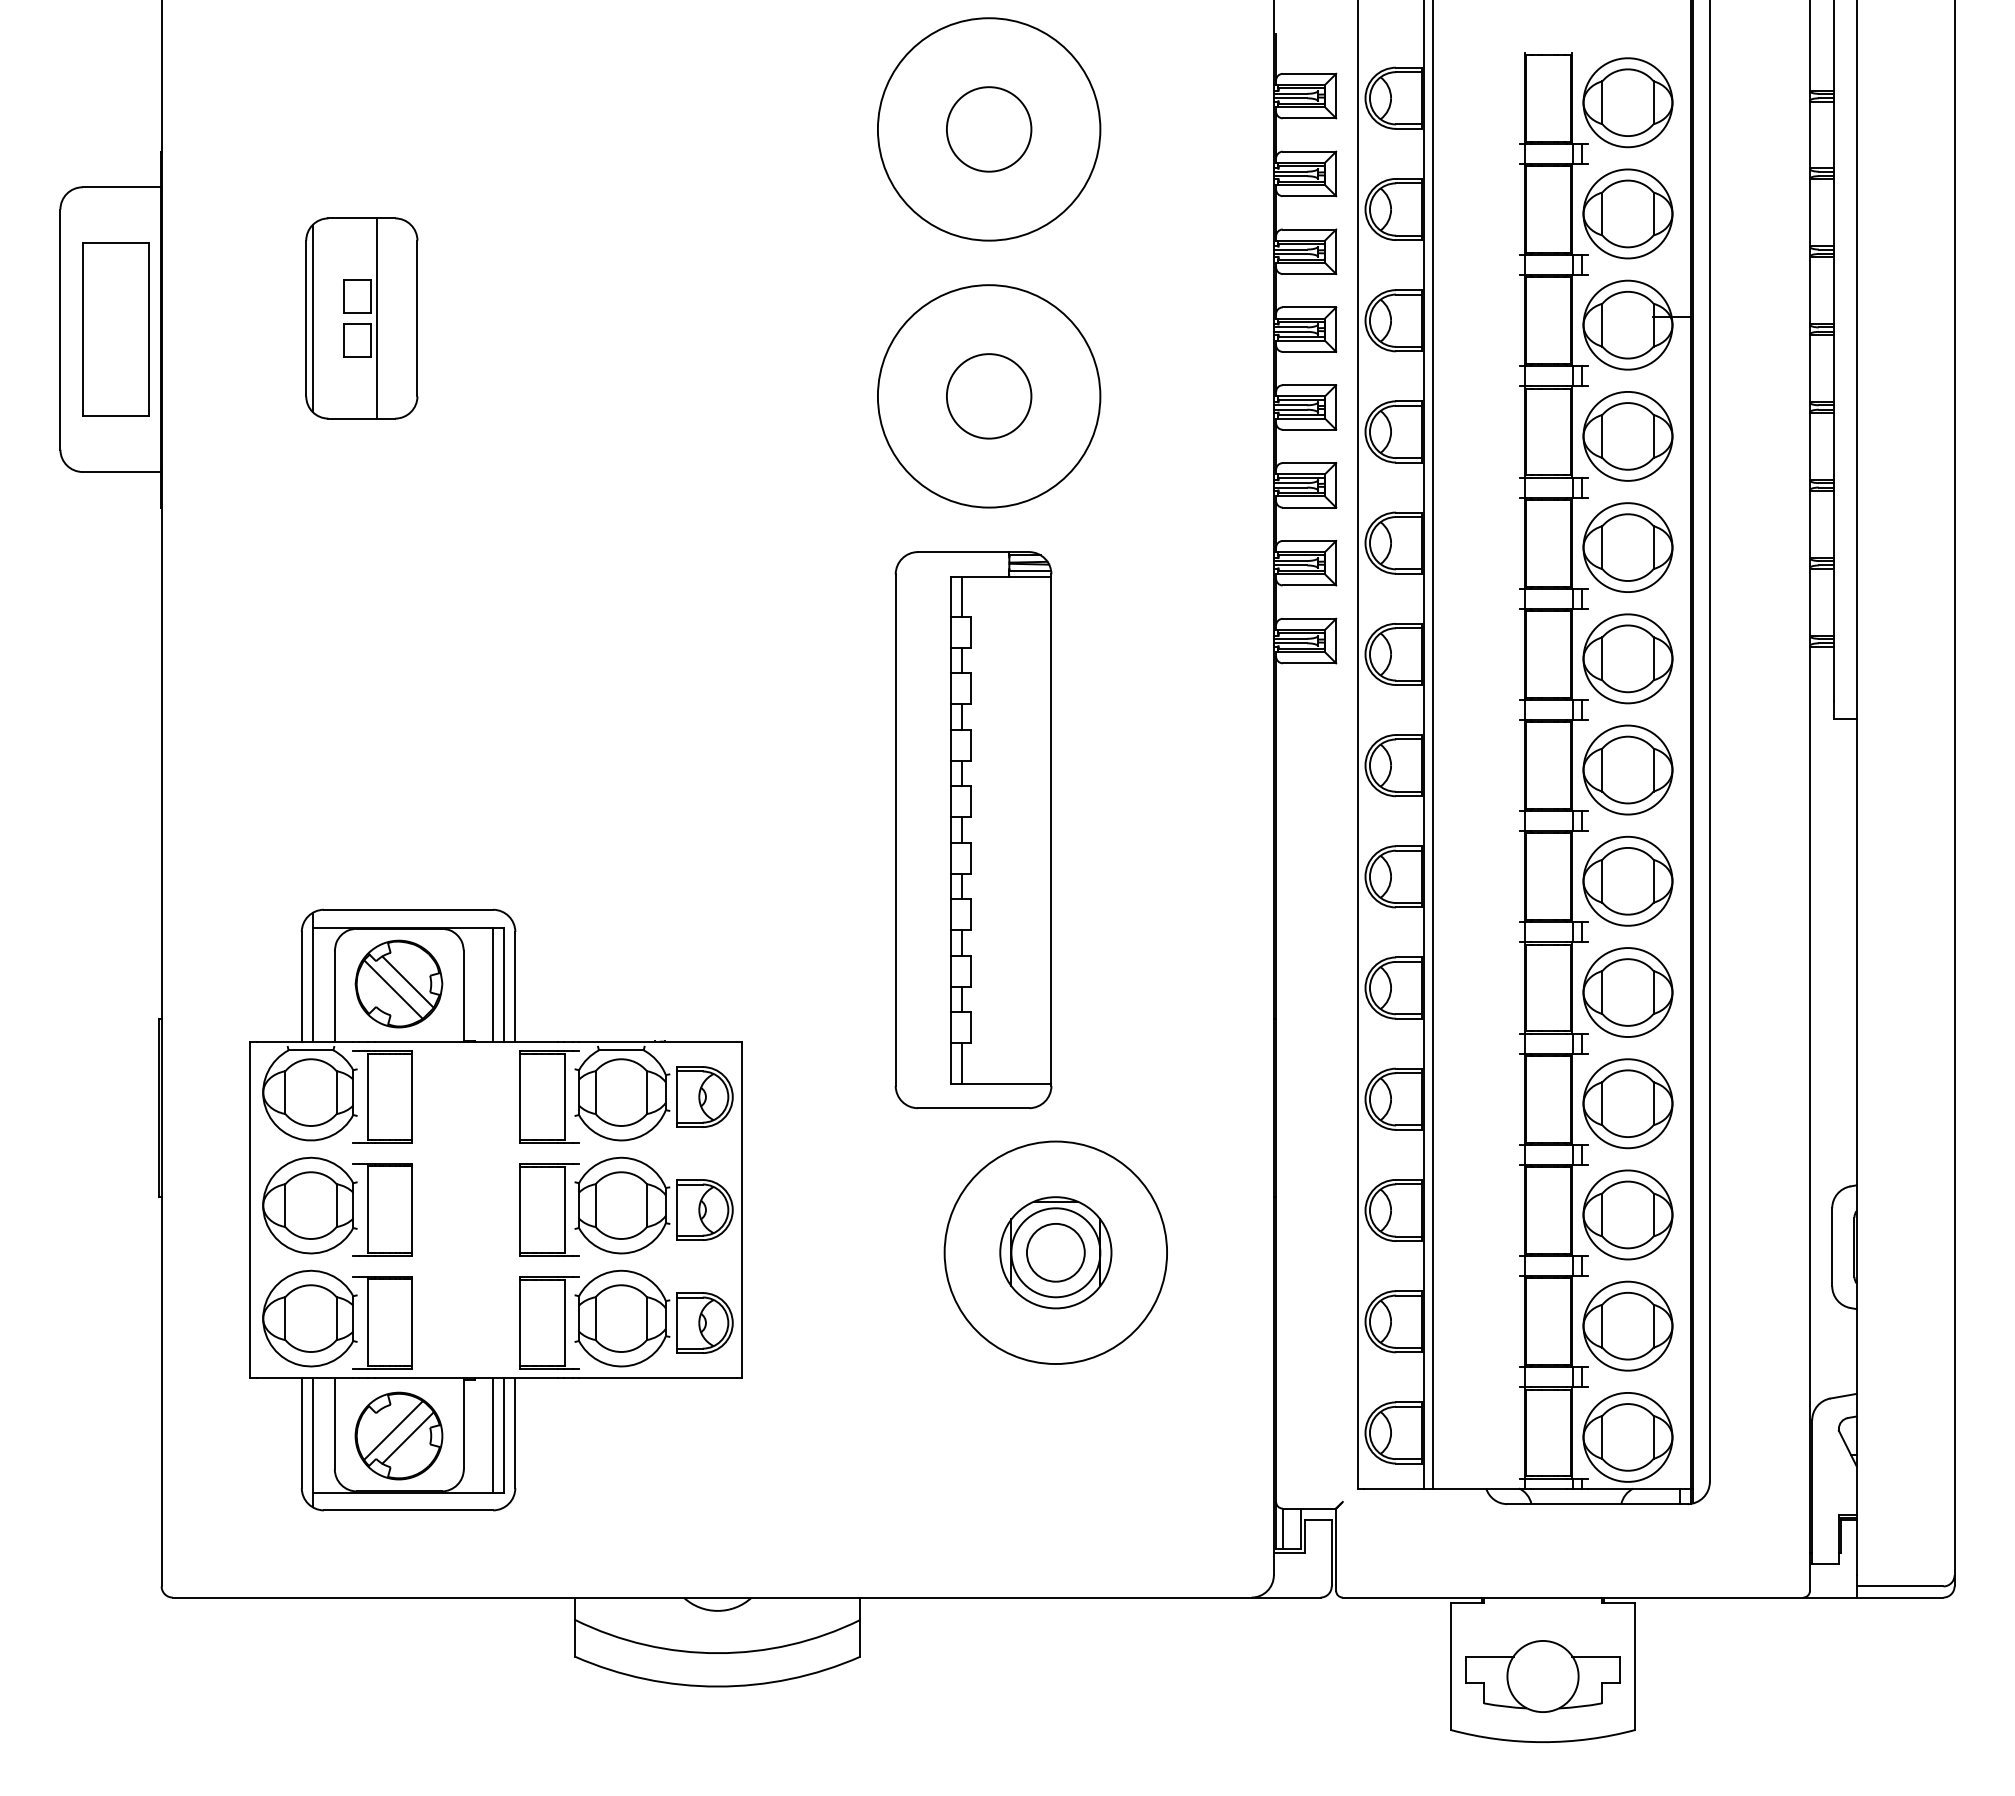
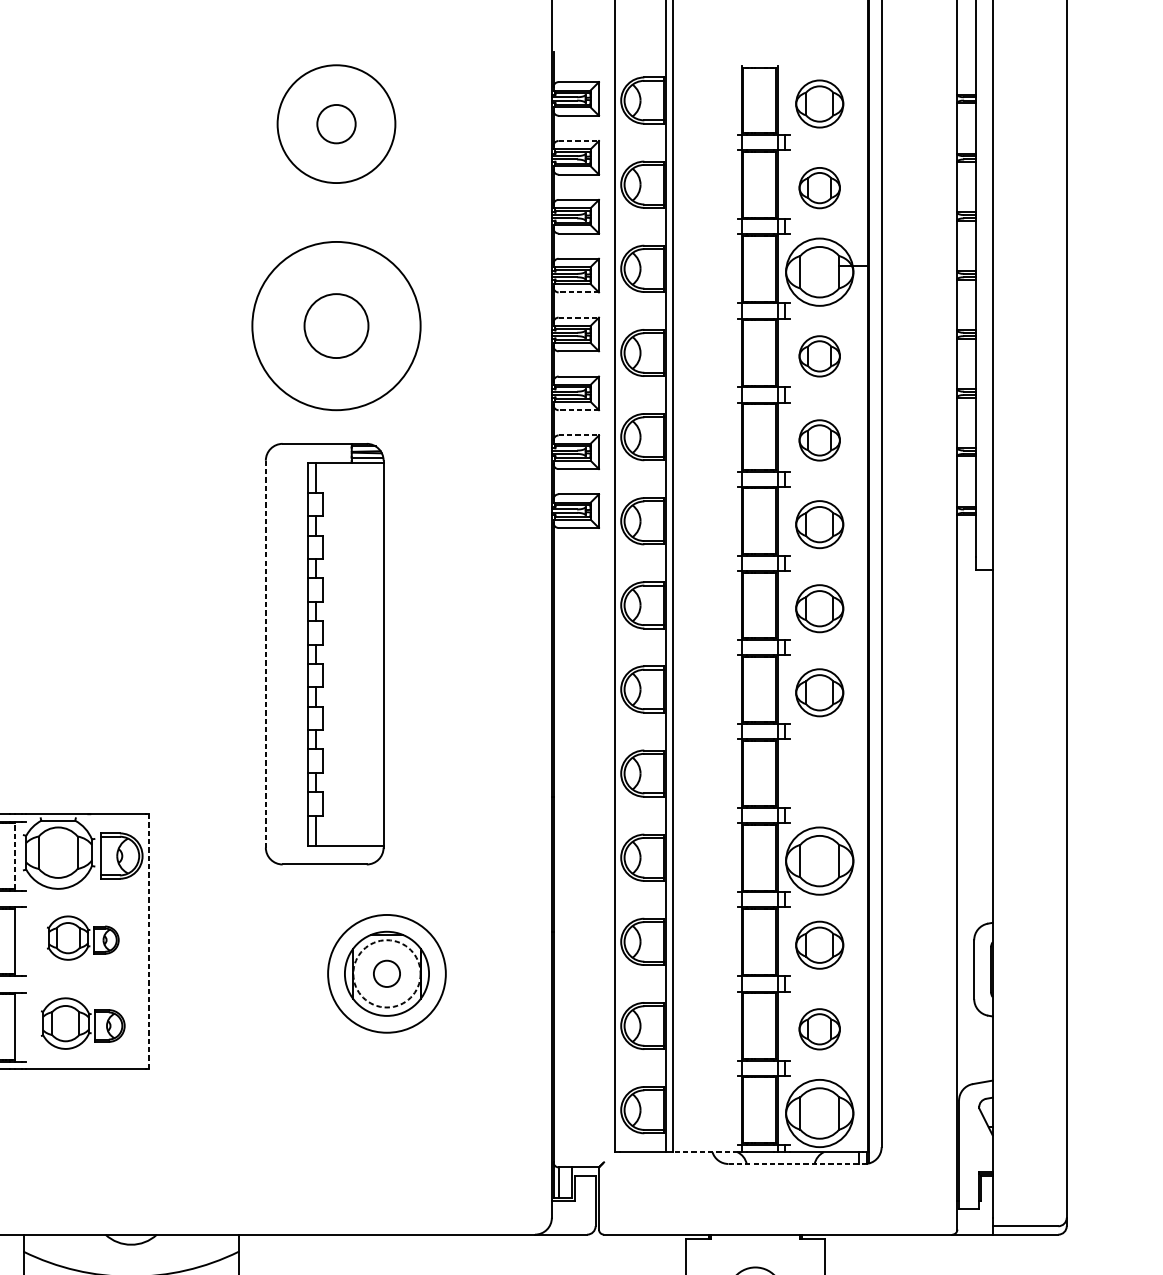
part: (1627, 102) -> (819, 103), size x0.7
circle: (988, 129) -> (336, 124), size x0.6
circle: (988, 129) -> (336, 124), size x0.7
line: (1309, 151) -> (578, 140), solid -> dashed
part: (1627, 213) -> (819, 187), size x0.6
line: (1309, 351) -> (578, 292), solid -> dashed
line: (1309, 385) -> (578, 317), solid -> dashed
part: (1627, 436) -> (819, 356), size x0.6
line: (1309, 507) -> (578, 410), solid -> dashed
line: (1309, 540) -> (578, 435), solid -> dashed
part: (1627, 547) -> (819, 440), size x0.6
part: (1627, 658) -> (819, 524), size x0.7
part: (1627, 769) -> (819, 608), size x0.7
line: (895, 830) -> (265, 654), solid -> dashed
part: (1627, 880) -> (819, 692), size x0.7
part: (1627, 992) -> (819, 776), removed
line: (564, 1096) -> (15, 855), solid -> dashed
part: (653, 1205) -> (82, 938), size x0.6
line: (741, 1209) -> (149, 941), solid -> dashed
part: (1627, 1214) -> (819, 944), size x0.7
circle: (1055, 1252) -> (386, 973), size x0.6
circle: (1055, 1252) -> (386, 973), size x0.7
circle: (1055, 1252) -> (386, 973), solid -> dashed
part: (653, 1318) -> (82, 1023), size x0.7
part: (1627, 1325) -> (819, 1028), size x0.6
line: (1476, 1488) -> (705, 1152), solid -> dashed
line: (1598, 1504) -> (797, 1164), solid -> dashed

